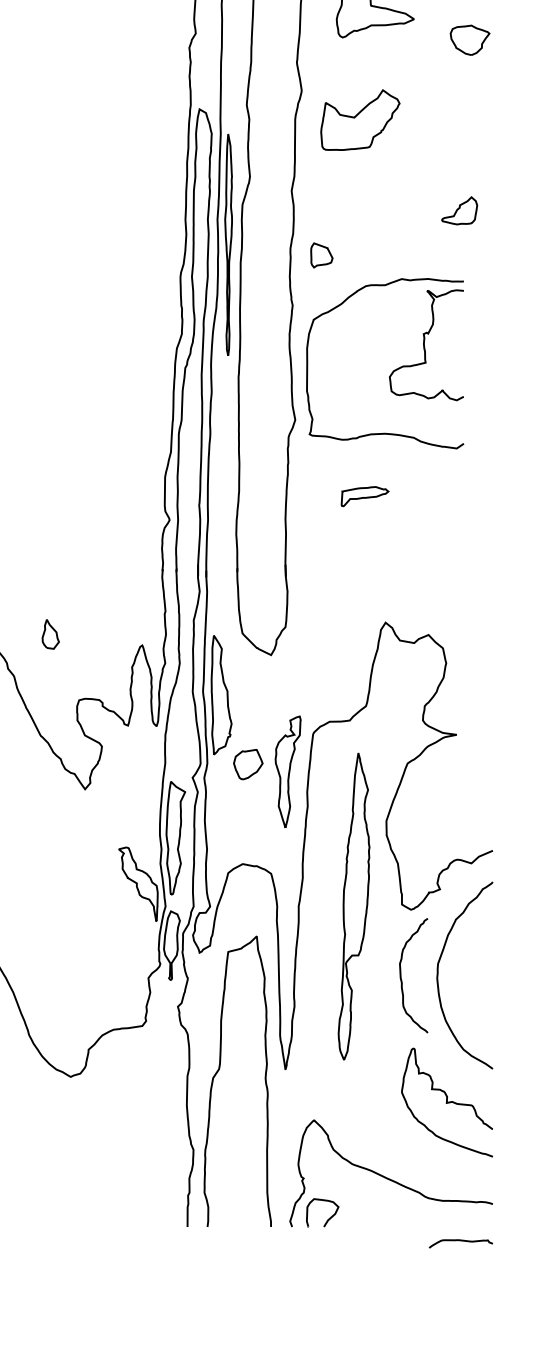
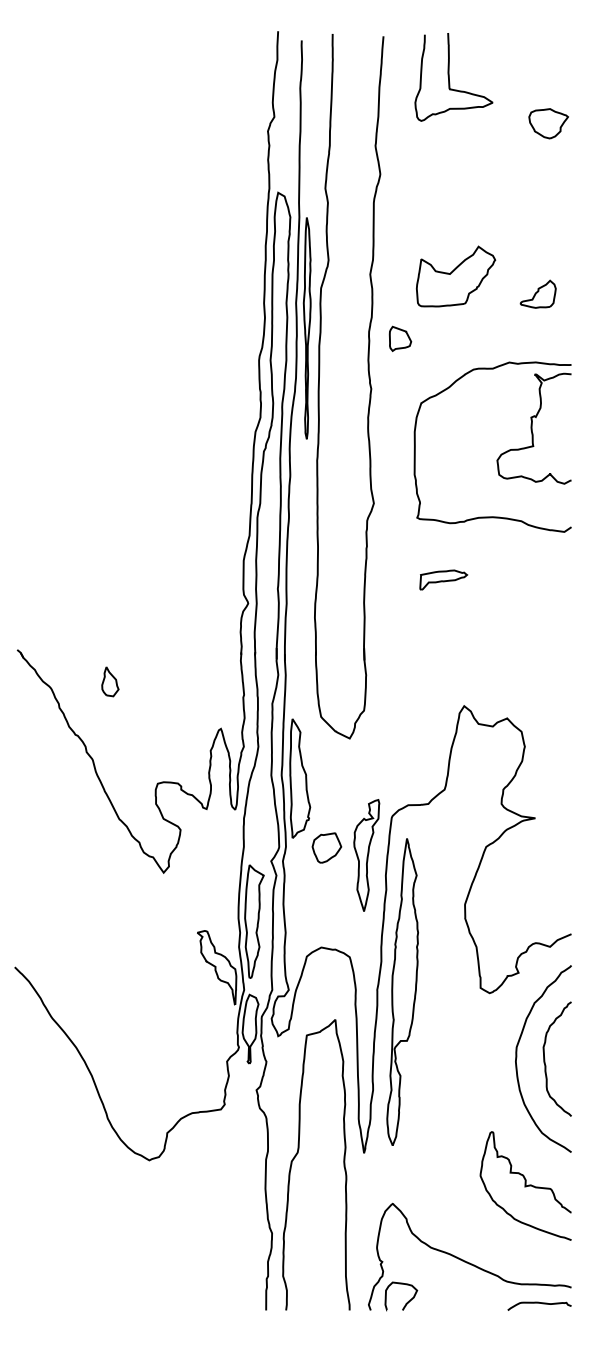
part: (360, 120) -> (456, 276), moved
part: (392, 371) -> (500, 454), moved
part: (50, 634) -> (110, 681), moved
part: (353, 906) -> (402, 991), moved
curve: (401, 975) -> (545, 1058), moved
curve: (460, 1241) -> (539, 1303), moved

